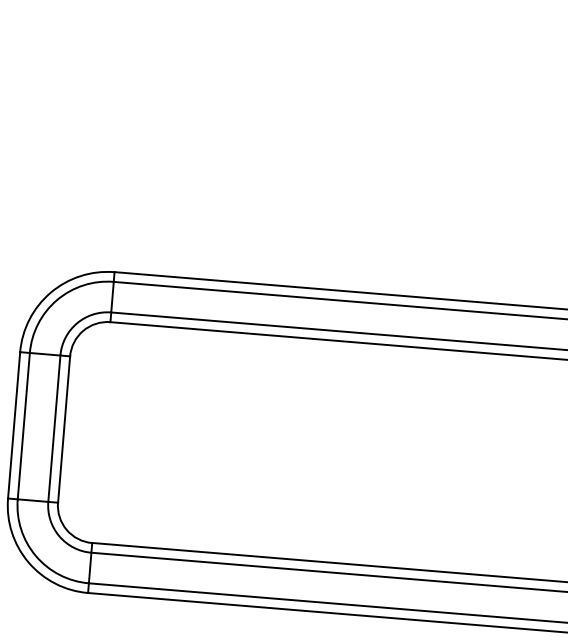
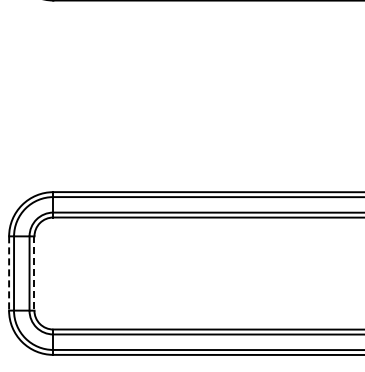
line: (14, 425) -> (9, 273), solid -> dashed
line: (64, 431) -> (34, 274), solid -> dashed

